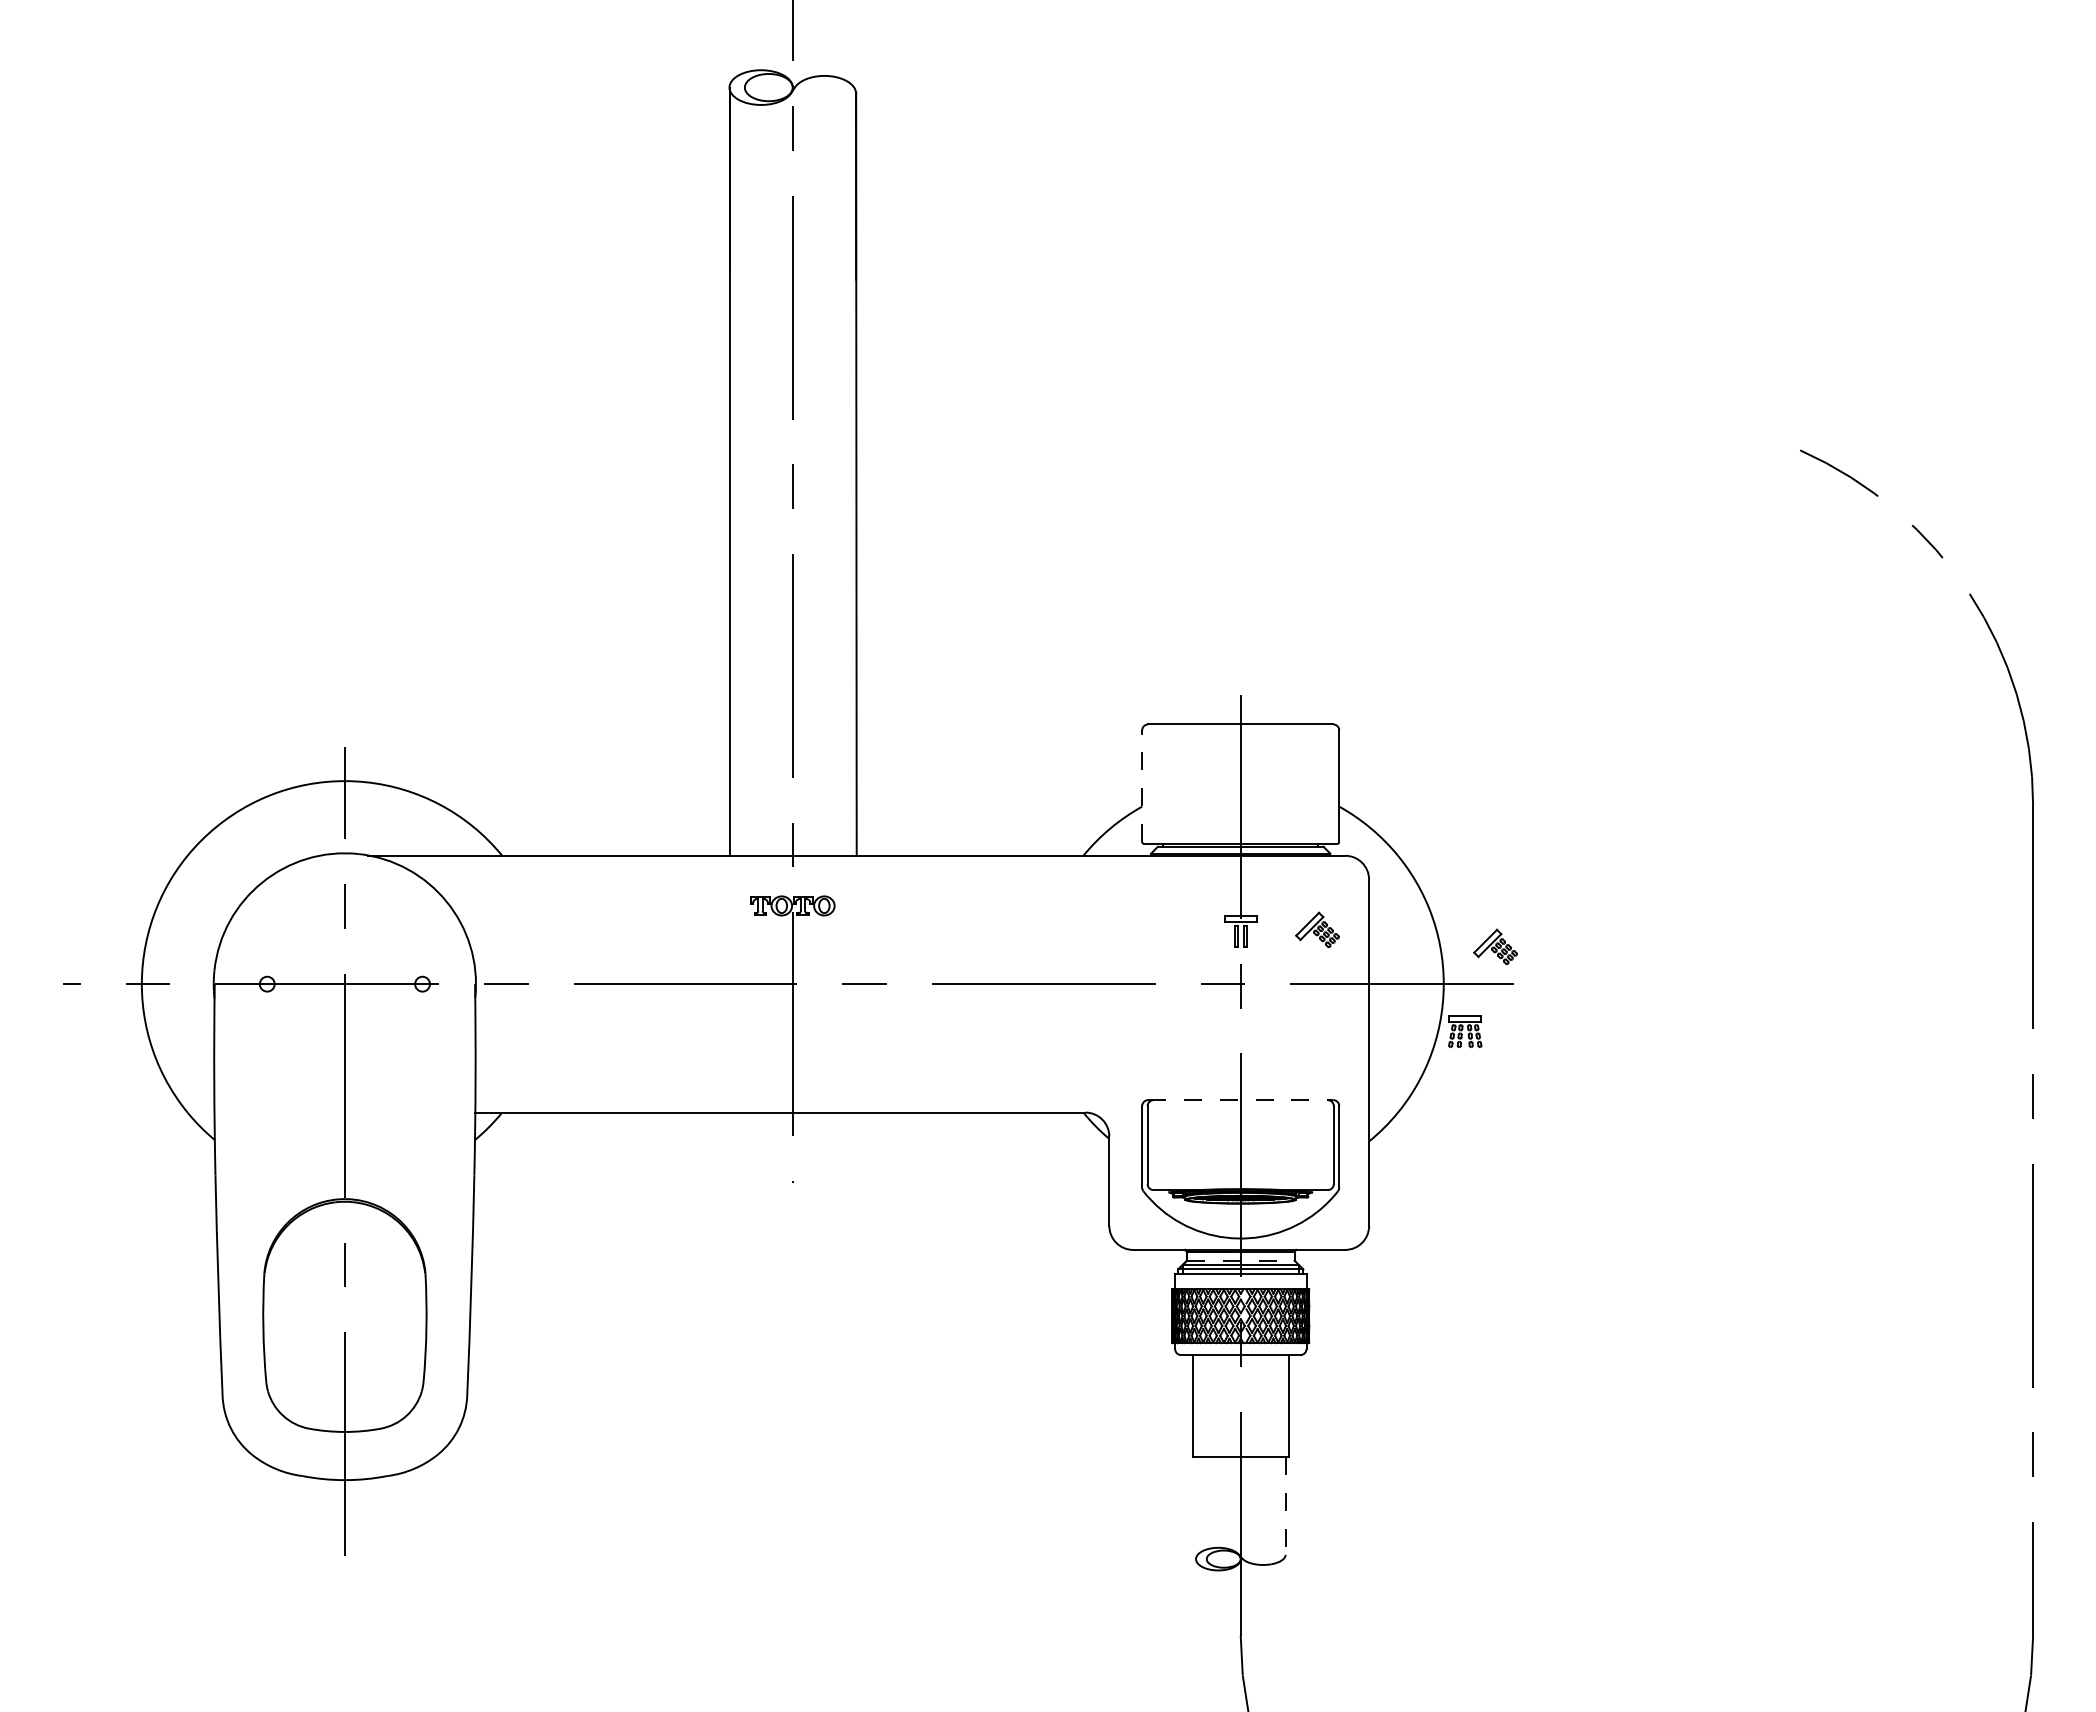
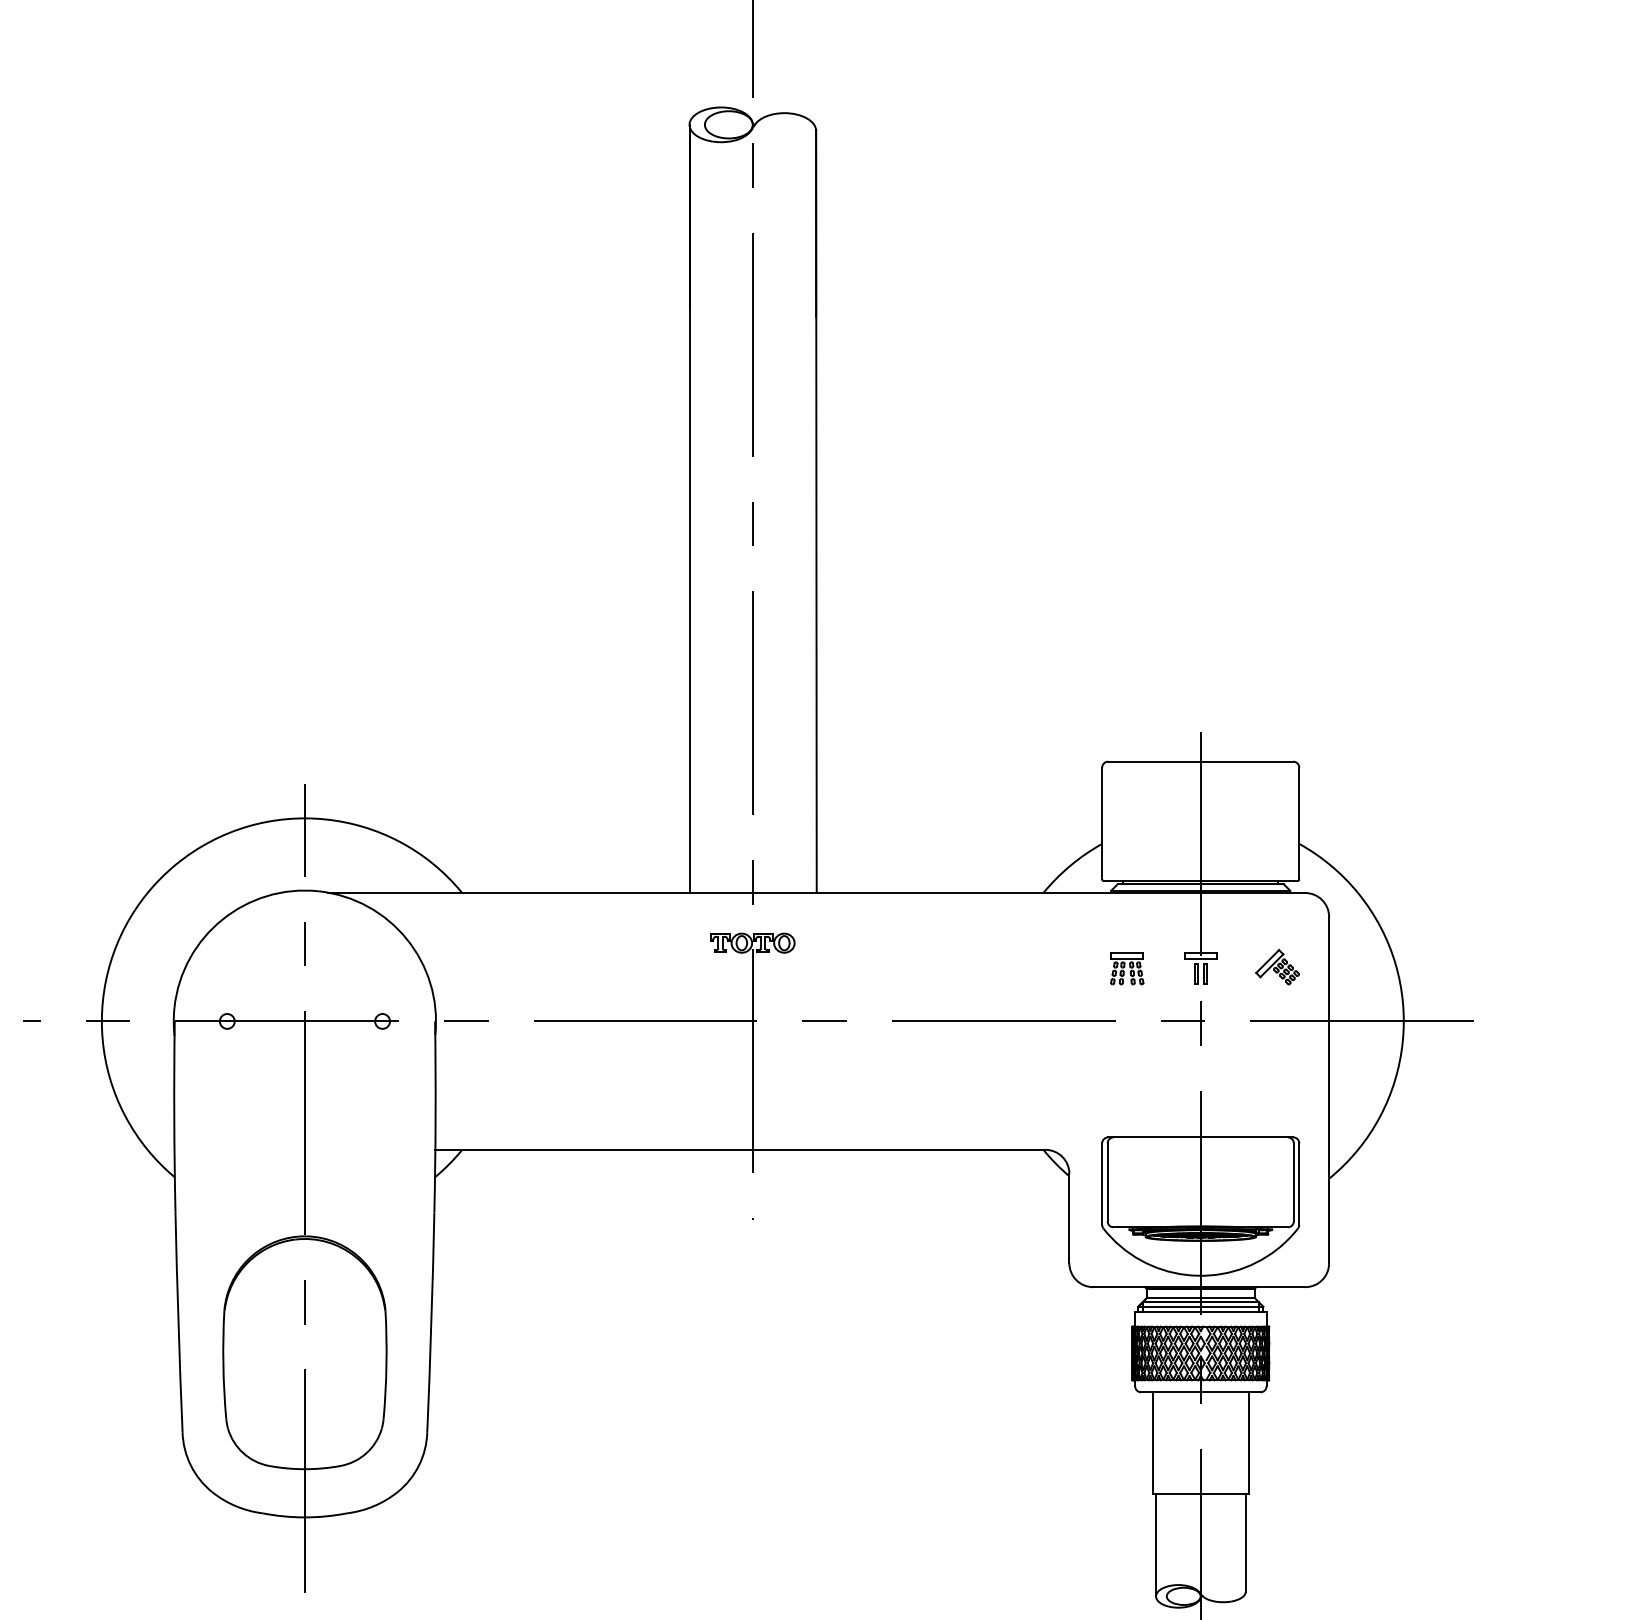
line: (1142, 786) -> (1102, 823), dashed -> solid
part: (1495, 946) -> (1455, 983), removed
part: (1465, 1031) -> (1127, 968), moved
line: (1240, 1100) -> (1200, 1137), dashed -> solid
line: (1240, 1260) -> (1200, 1297), dashed -> solid
line: (1285, 1505) -> (1245, 1542), dashed -> solid
line: (1196, 1508) -> (1156, 1545), added

